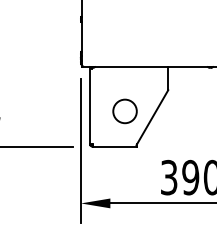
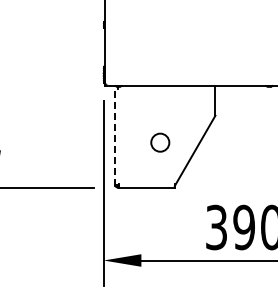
line: (89, 105) -> (114, 135), solid -> dashed
circle: (125, 111) -> (160, 142), size x0.6

